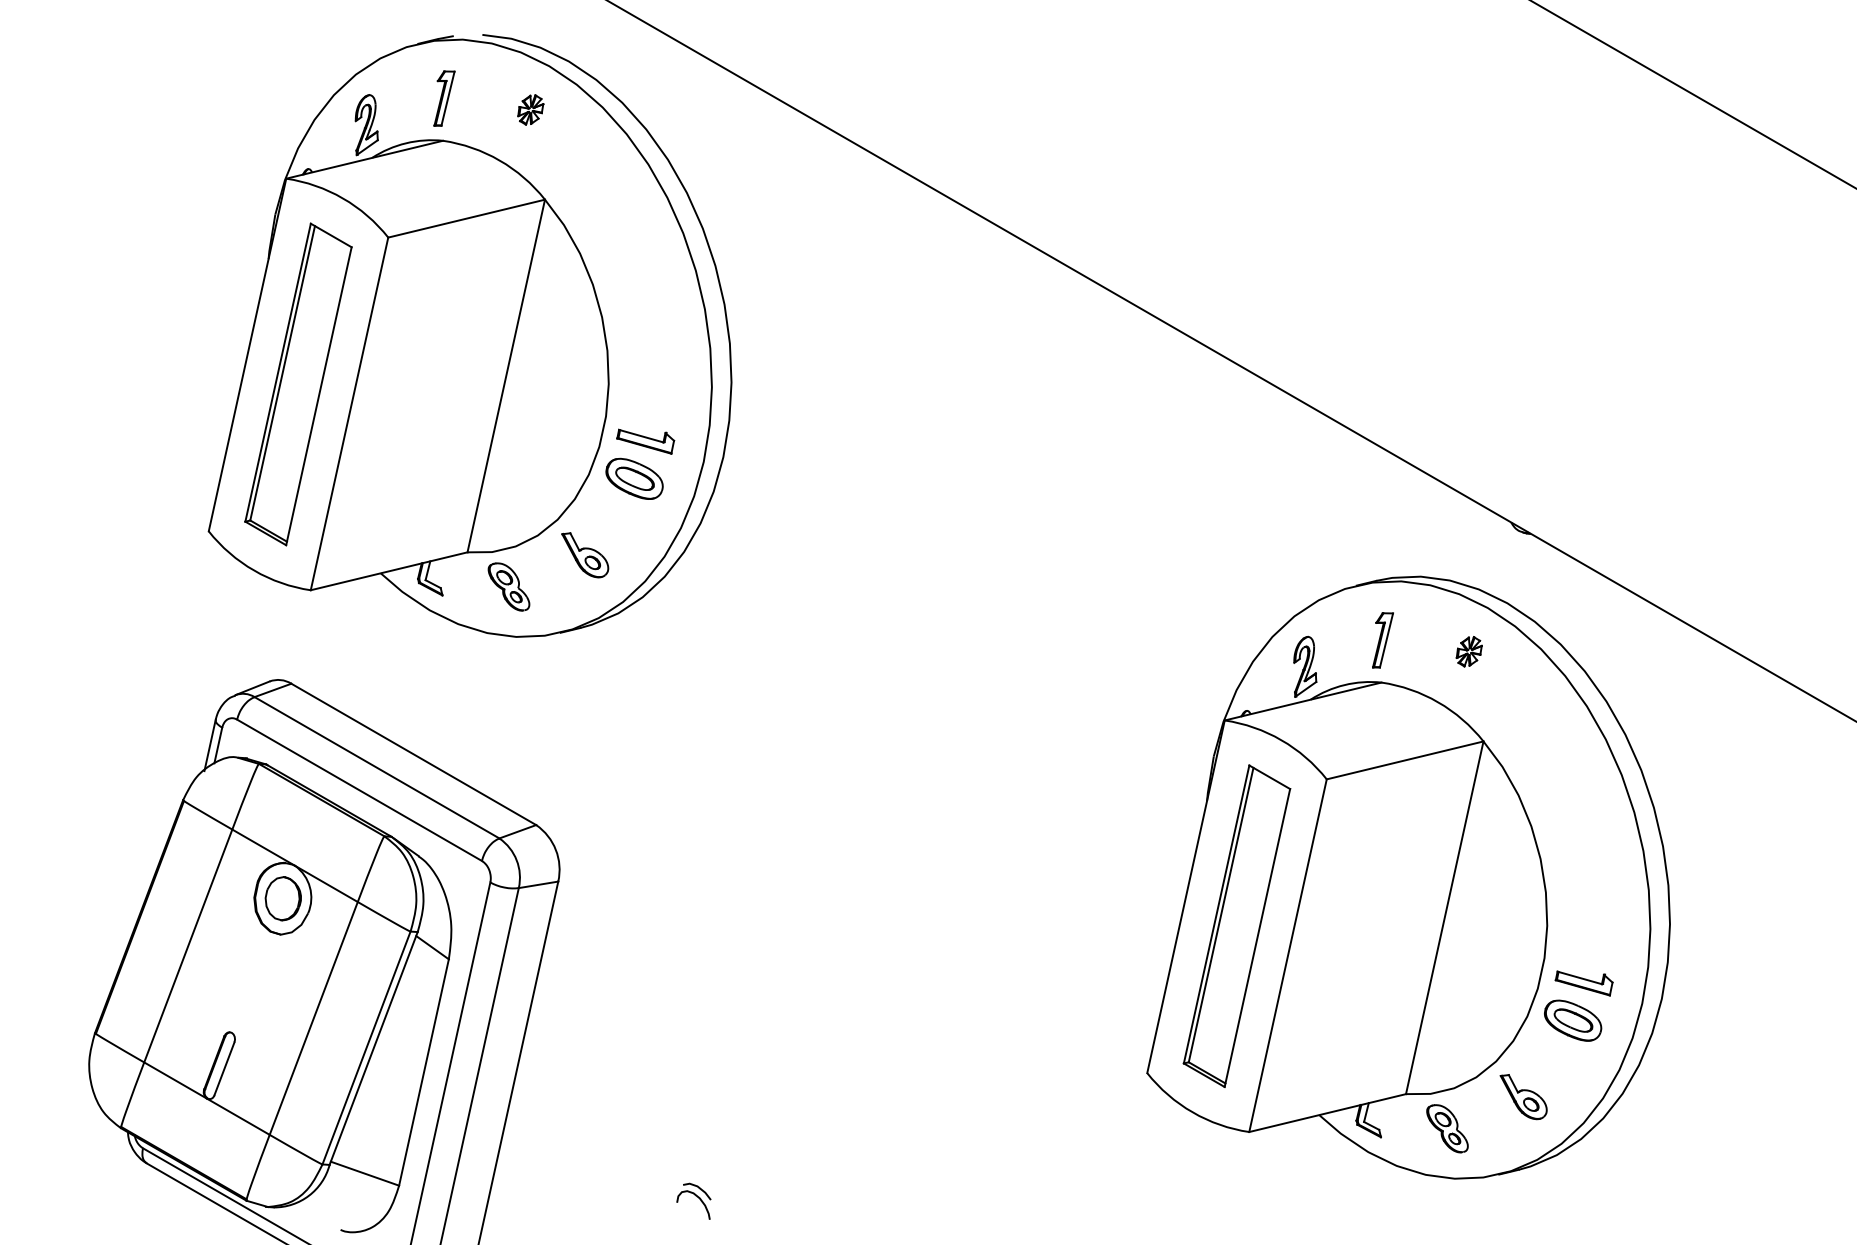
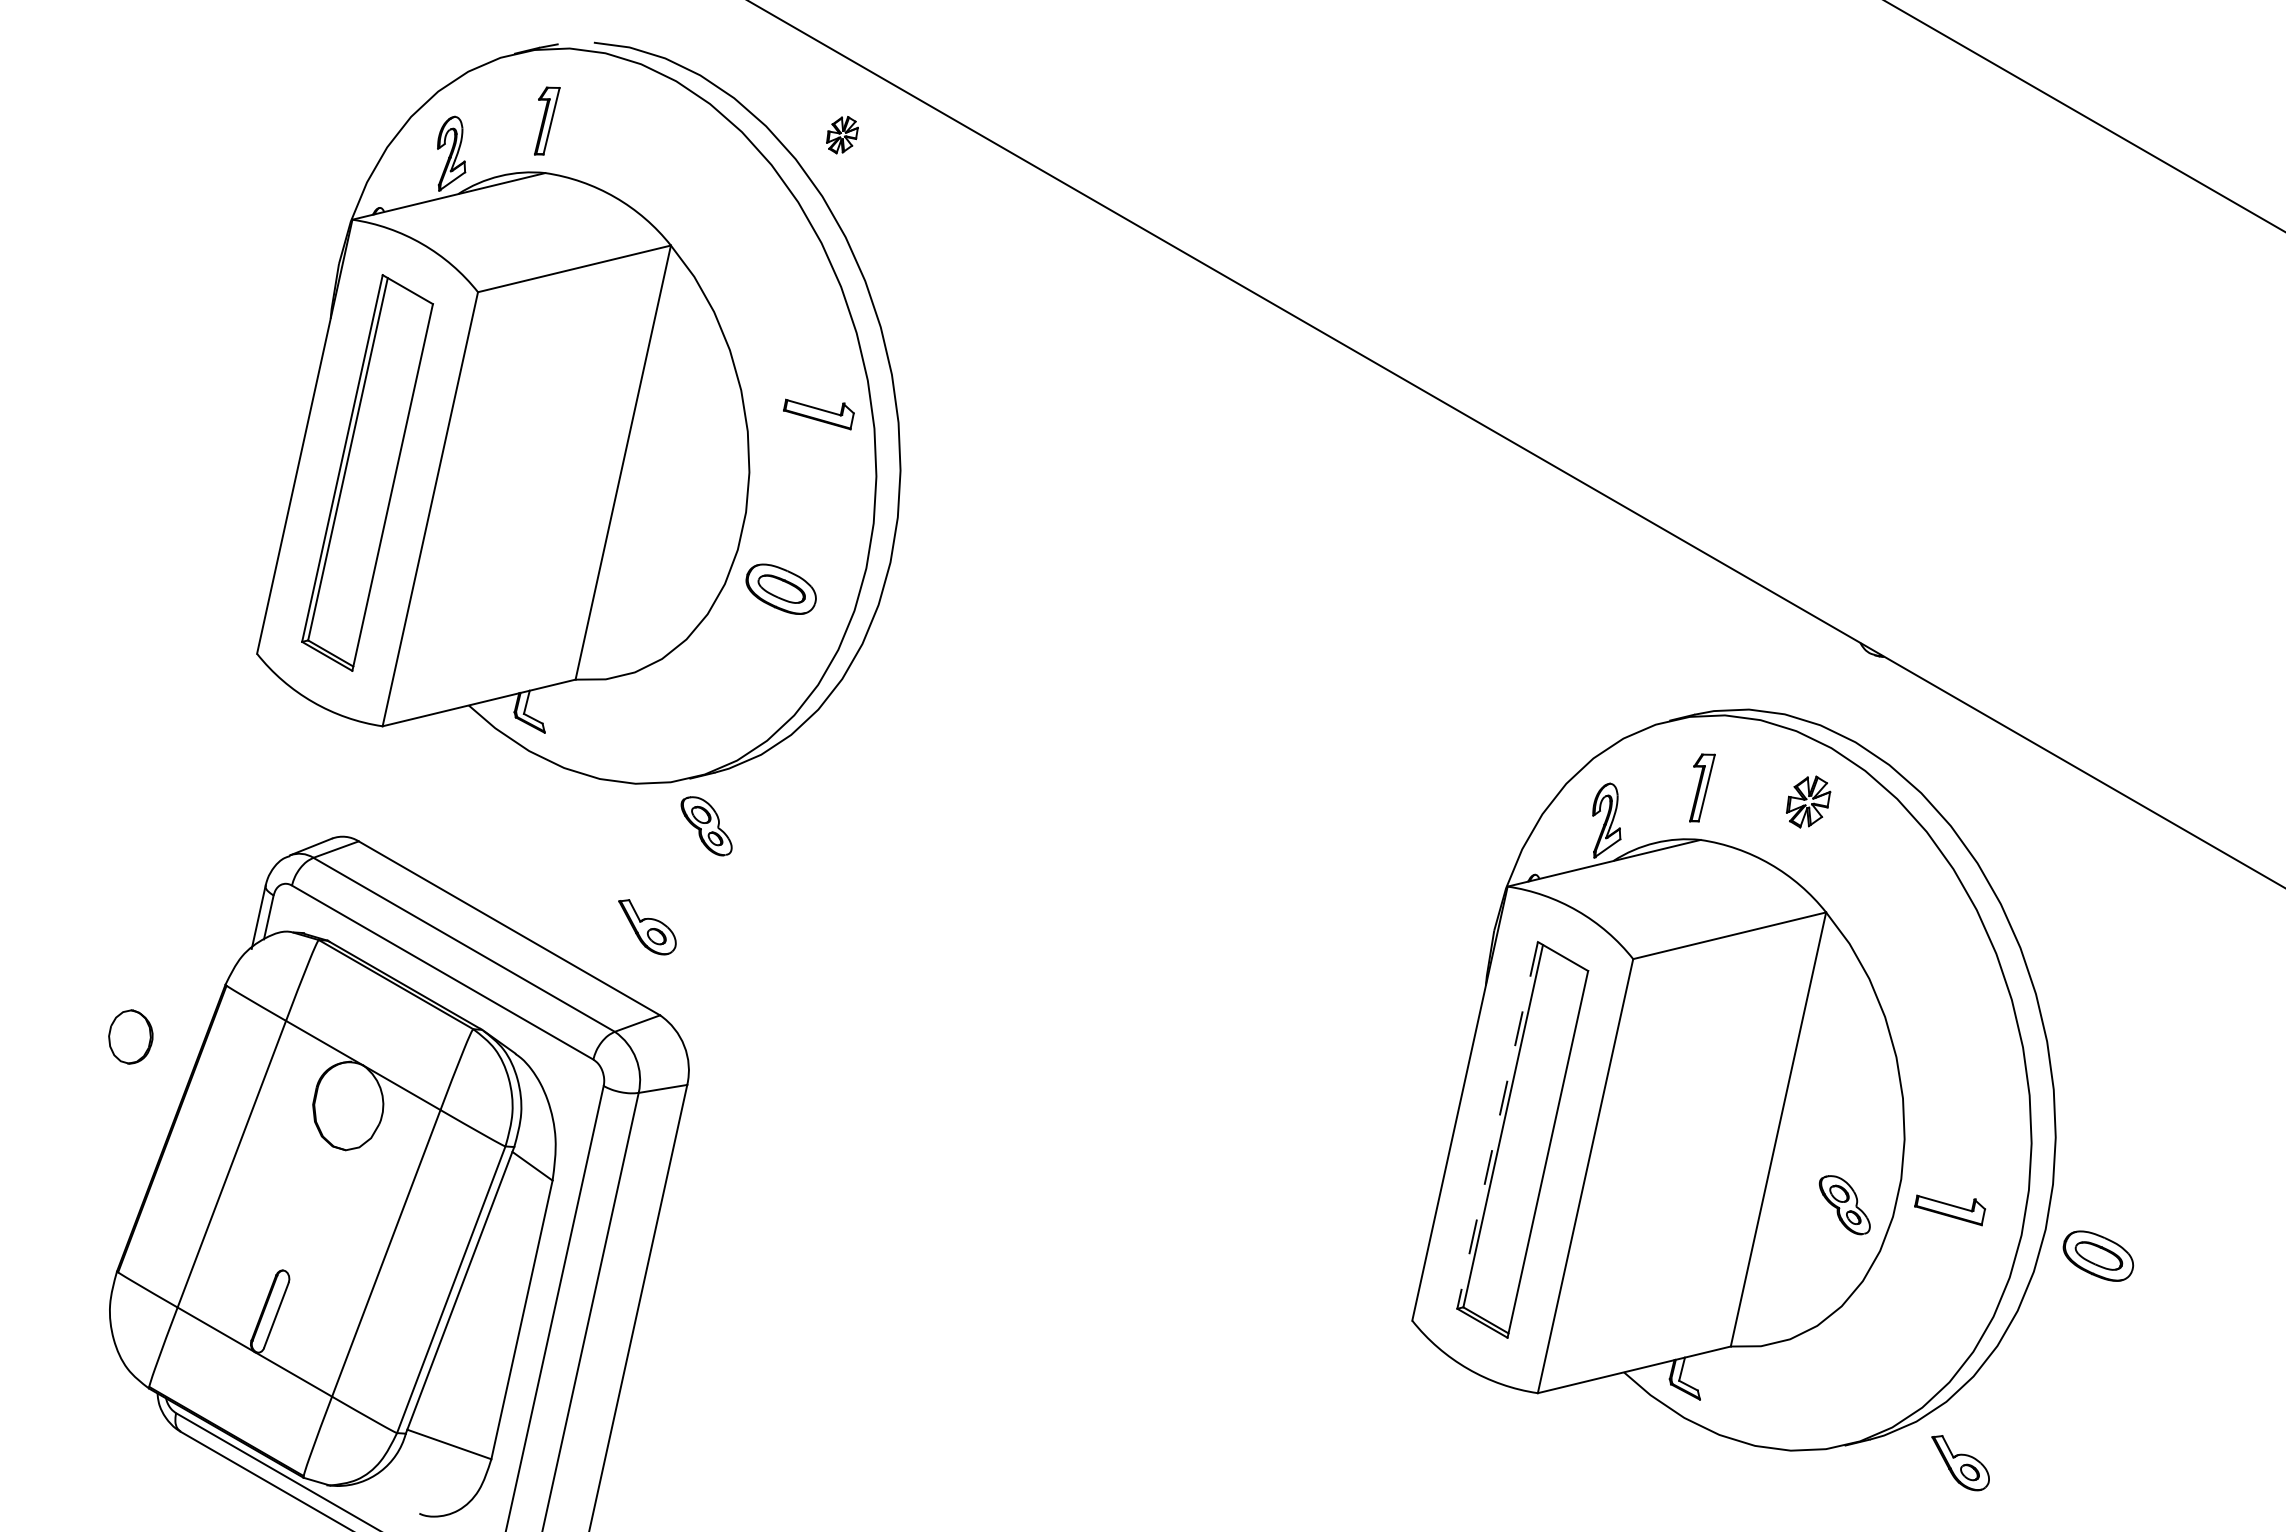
part: (530, 110) -> (842, 135), moved
part: (645, 441) -> (818, 414), moved
part: (585, 555) -> (647, 927), moved
part: (508, 587) -> (706, 826), moved
part: (1469, 651) -> (1808, 801), size x1.4
part: (283, 898) -> (130, 1036), moved
line: (1216, 914) -> (1497, 1125), solid -> dashed
part: (1573, 1020) -> (2098, 1255), moved
part: (1523, 1097) -> (1960, 1463), moved
part: (1447, 1129) -> (1844, 1205), moved
part: (695, 1196) -> (856, 1472), removed

